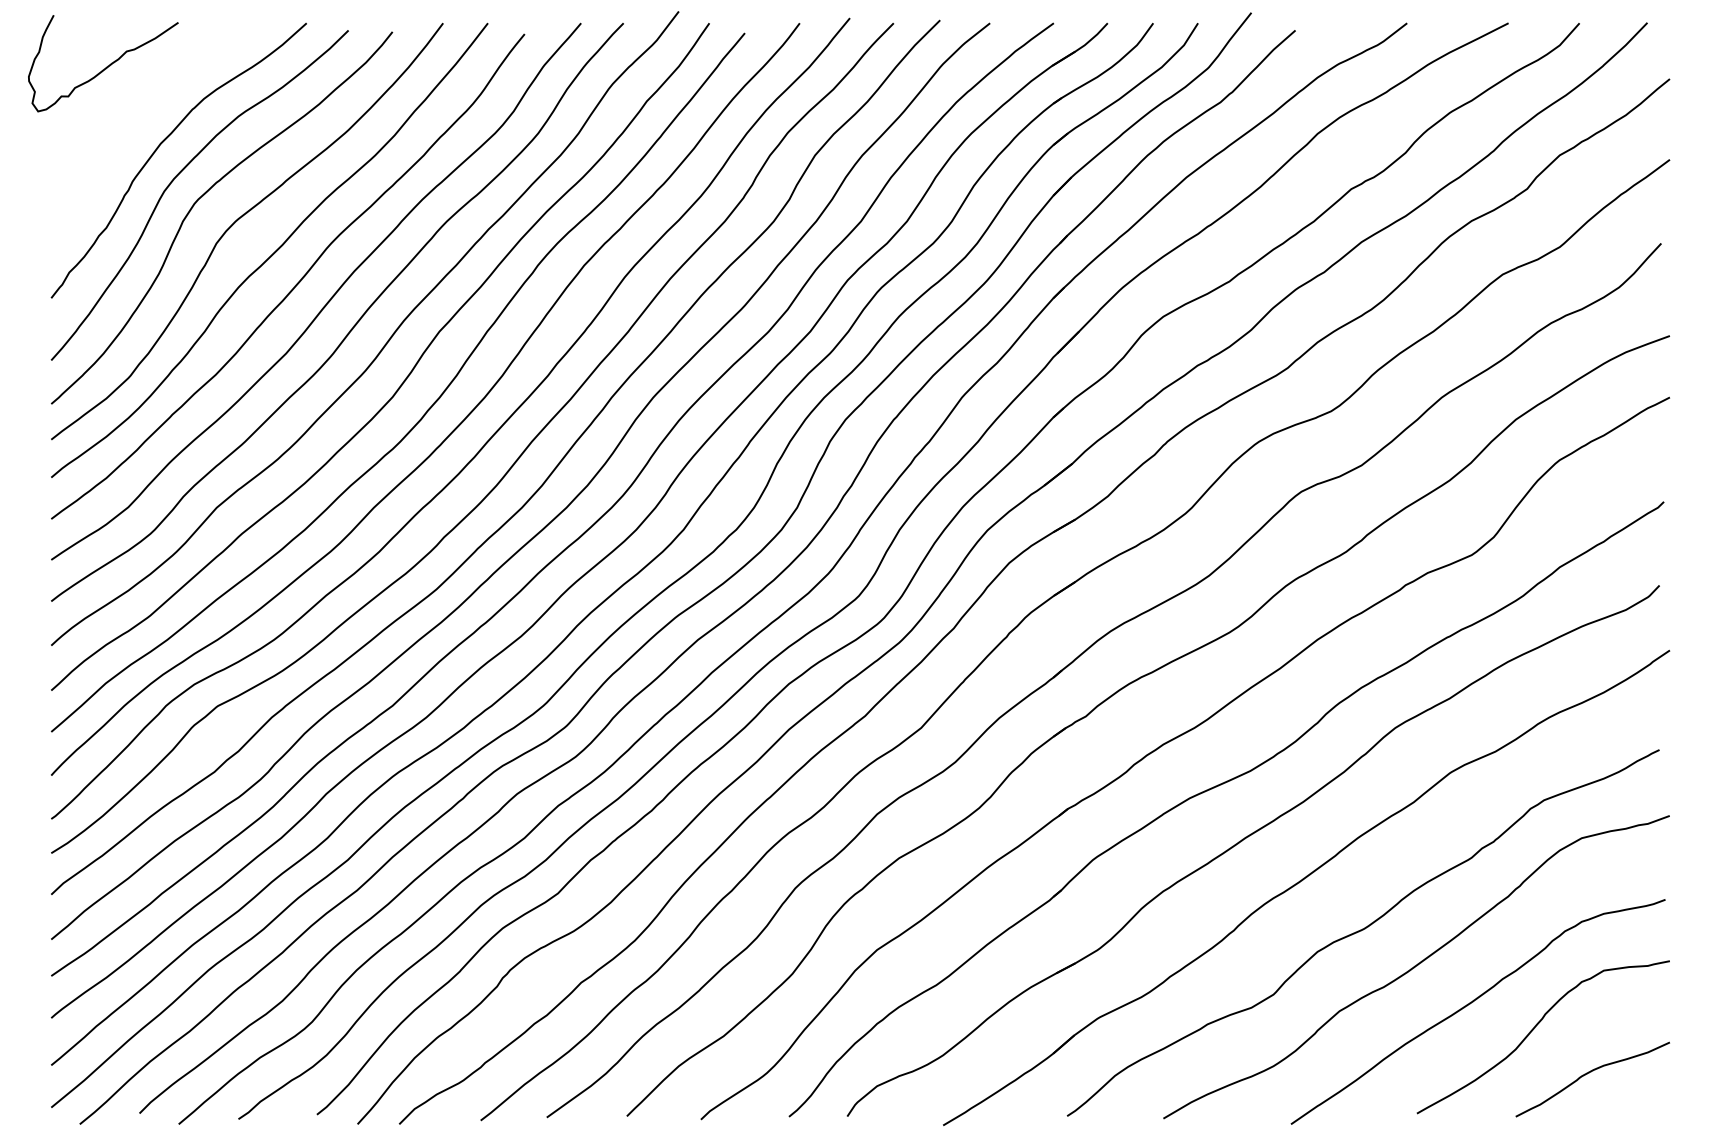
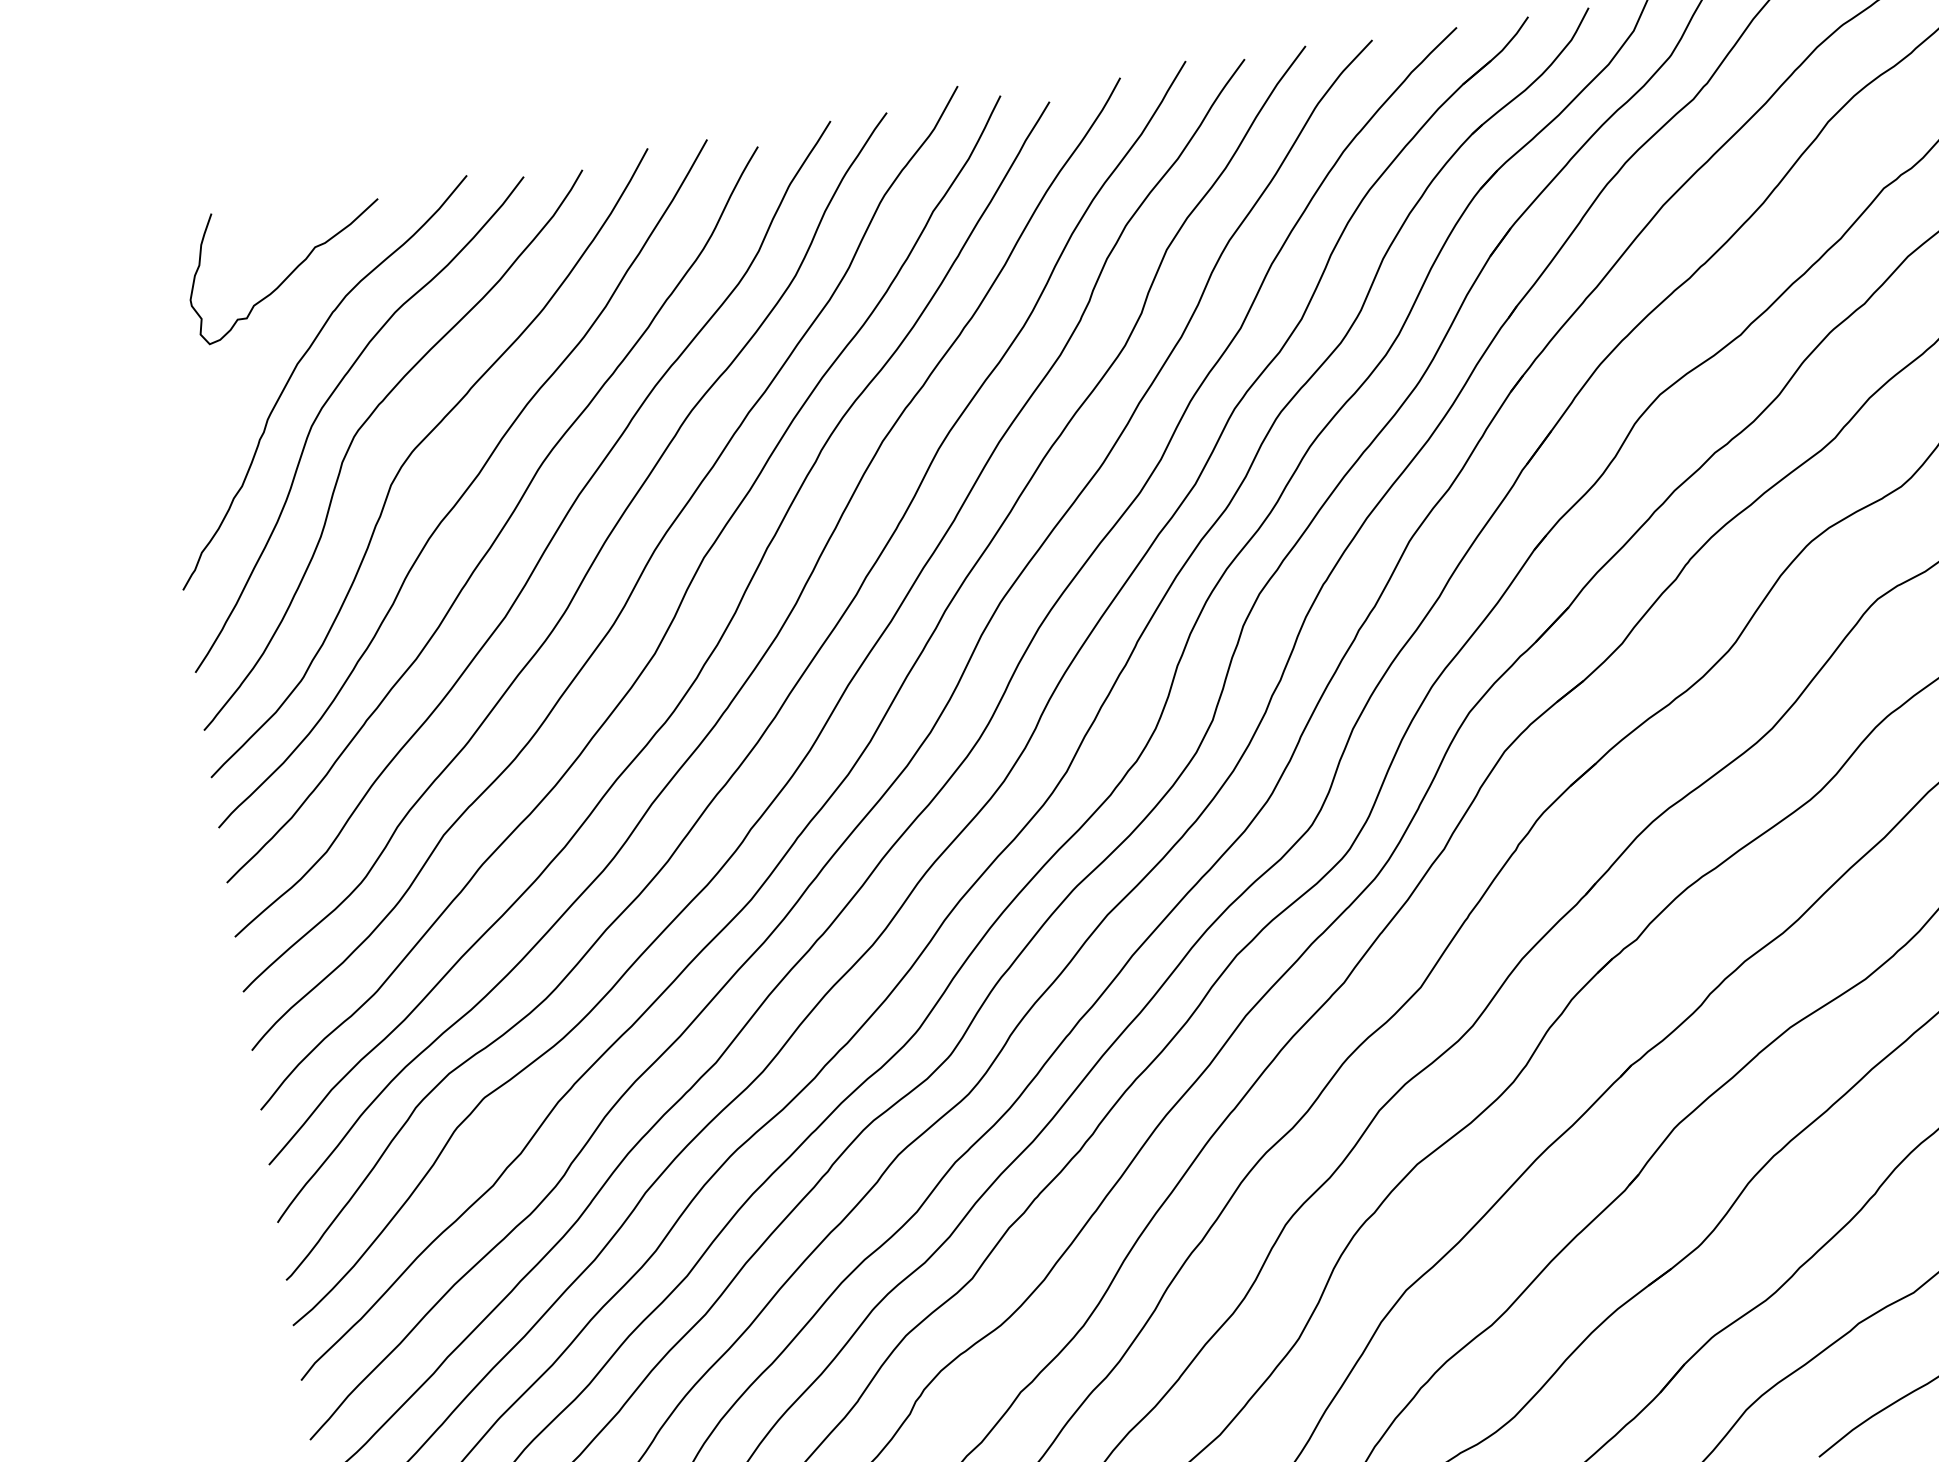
curve: (106, 66) -> (291, 271), moved

